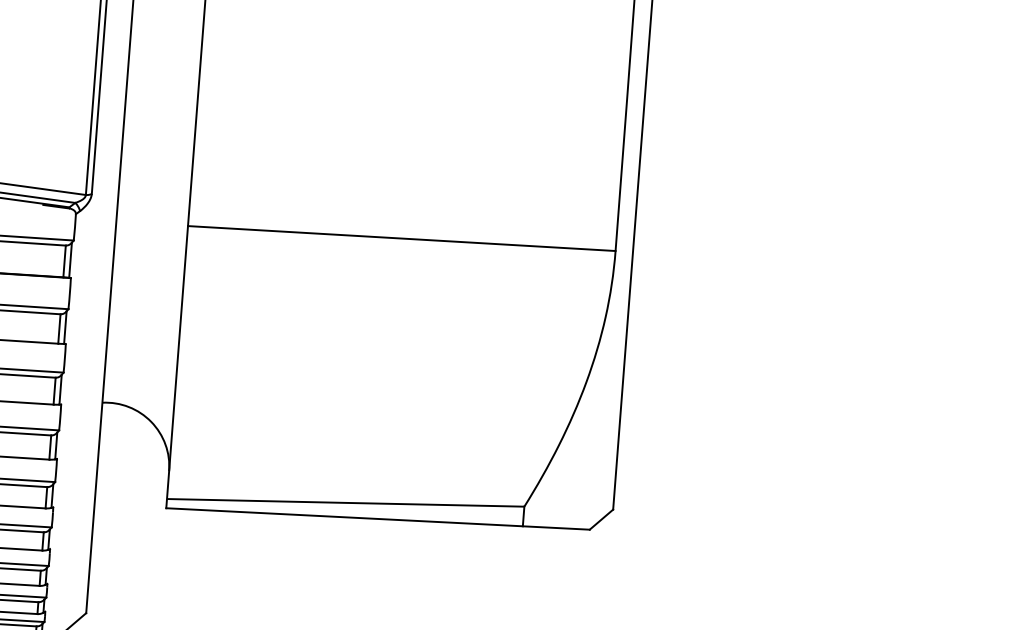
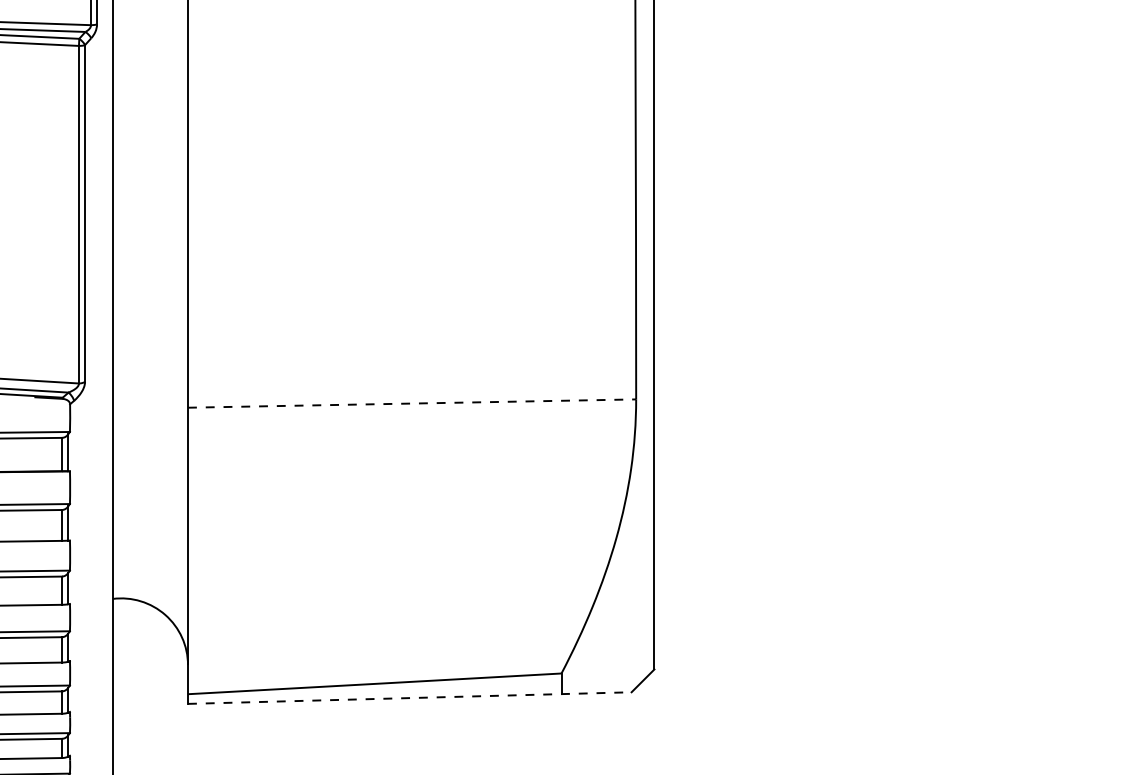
line: (402, 238) -> (412, 403), solid -> dashed
line: (377, 519) -> (409, 698), solid -> dashed

